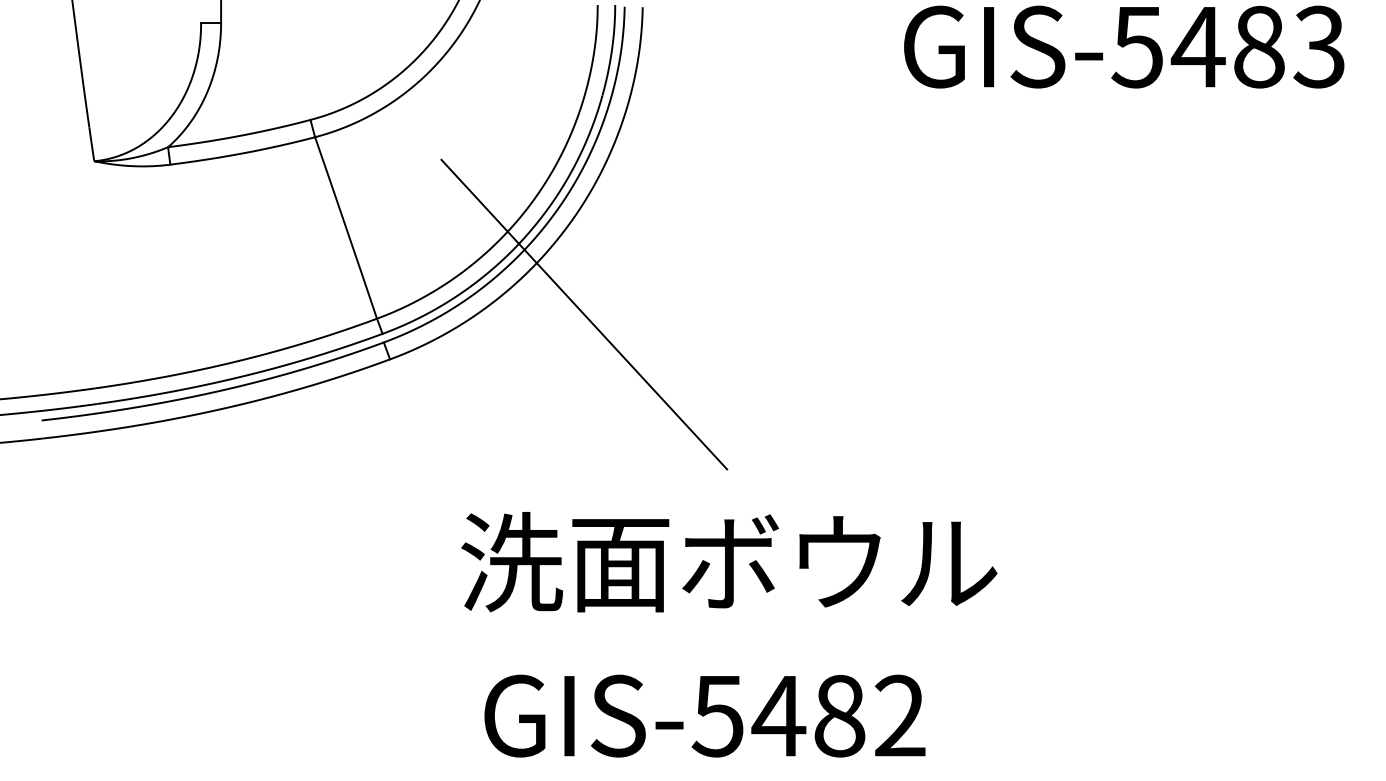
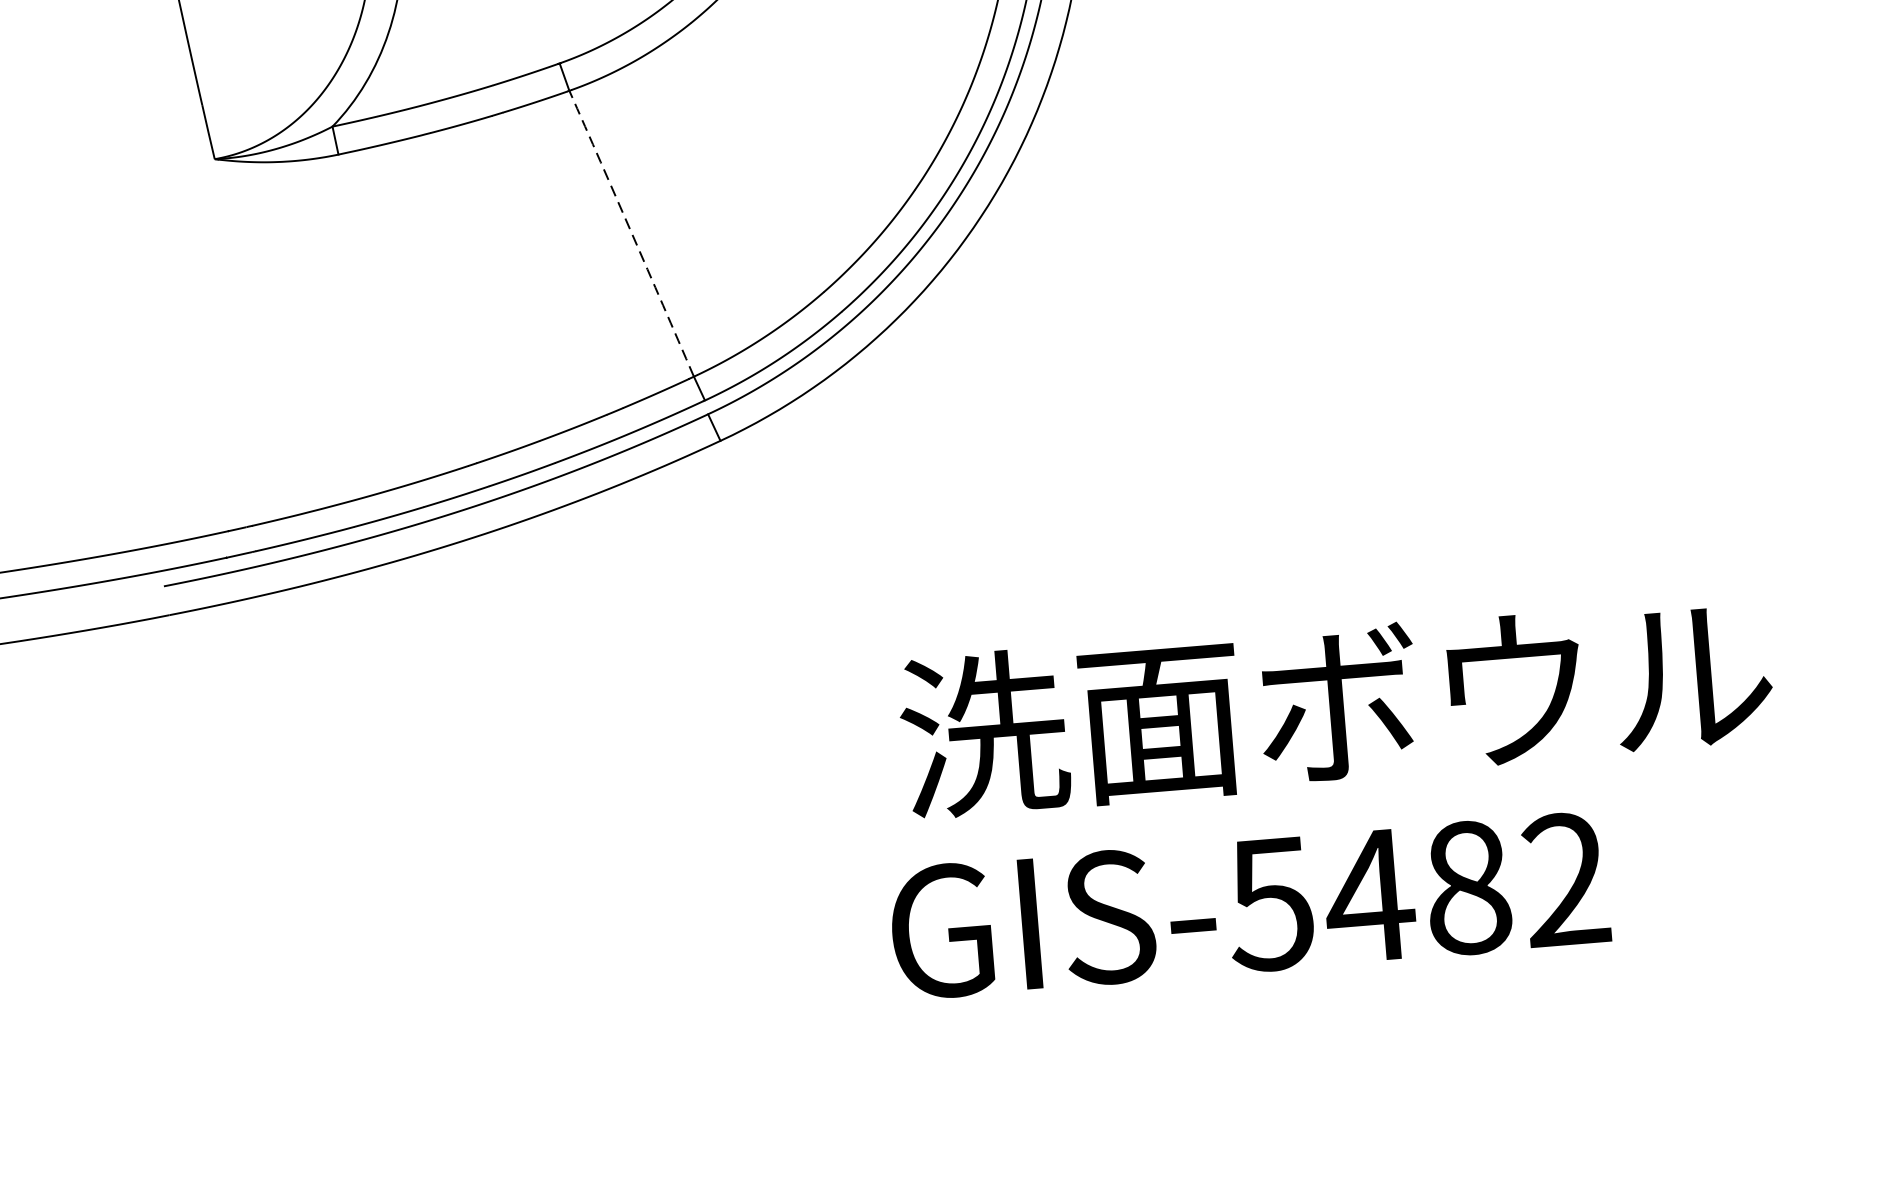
arc: (346, 227) -> (632, 232), solid -> dashed
line: (584, 314) -> (1029, 342), removed
text: (729, 562) -> (1336, 705), moved
text: (704, 715) -> (1248, 905), moved

